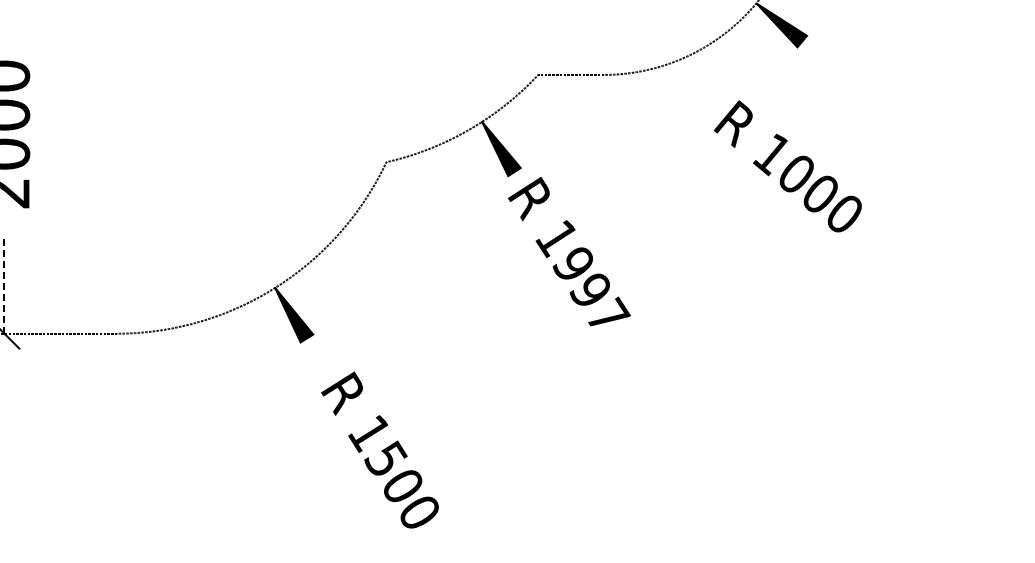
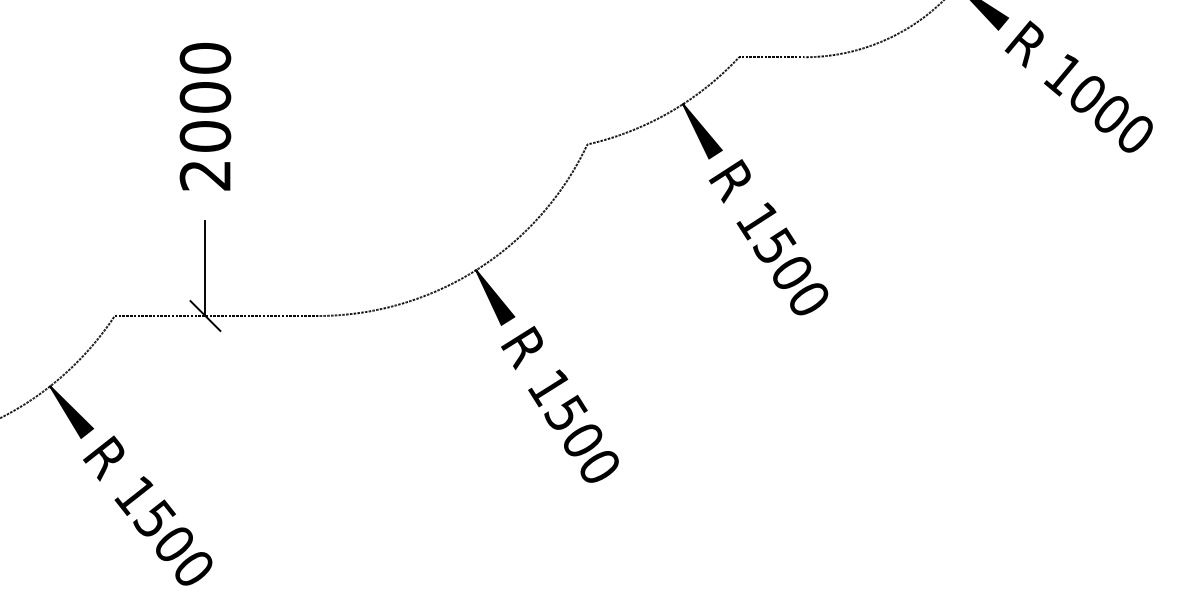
text: (787, 166) -> (1078, 86), moved
line: (4, 286) -> (205, 268), dashed -> solid
text: (591, 289) -> (792, 271), 1997 -> 1500
text: (379, 450) -> (559, 404), moved

